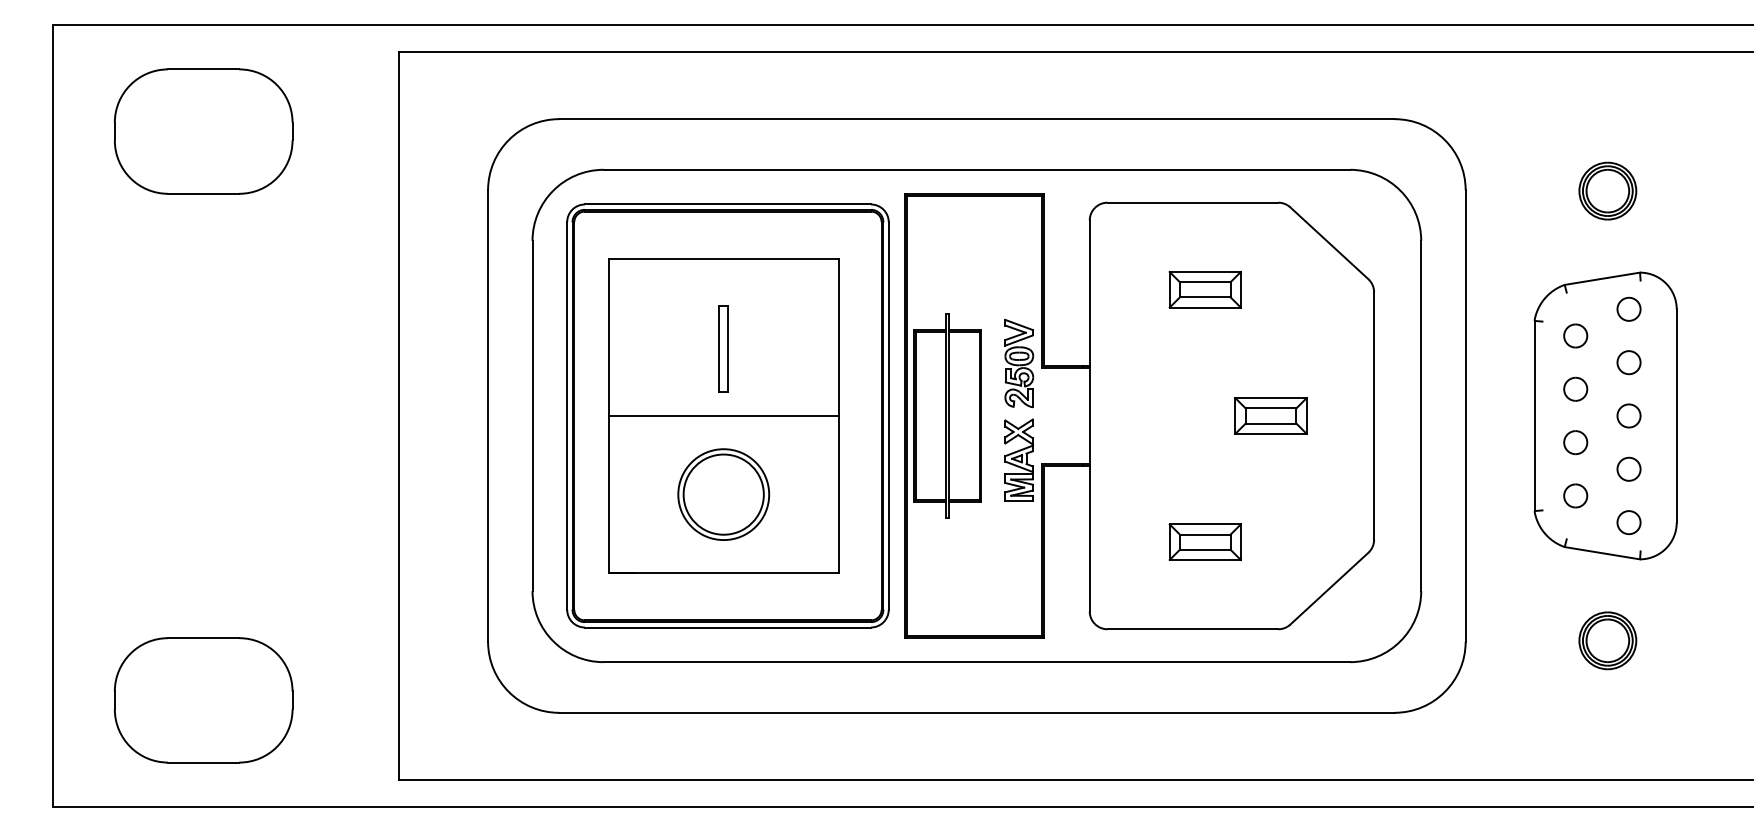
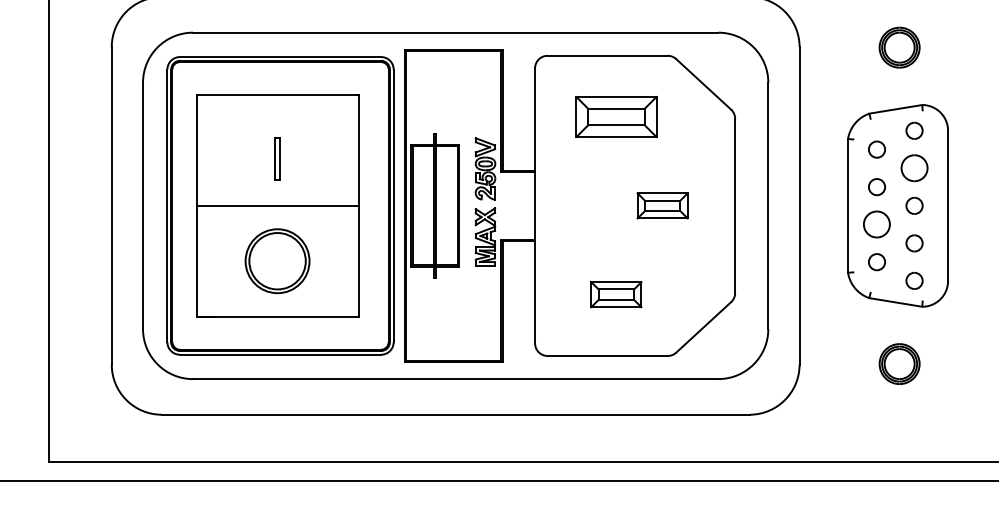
part: (1204, 289) -> (615, 116), size x1.6
part: (723, 348) -> (277, 158), size x0.7
part: (1628, 362) -> (914, 168), size x1.6
part: (1575, 442) -> (876, 224), size x1.6

